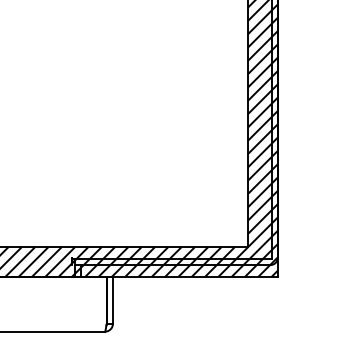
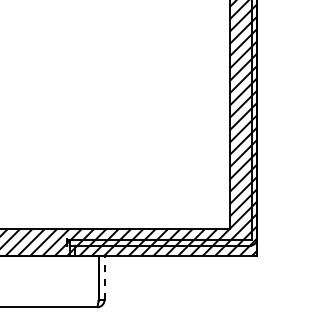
line: (112, 300) -> (104, 278), solid -> dashed

